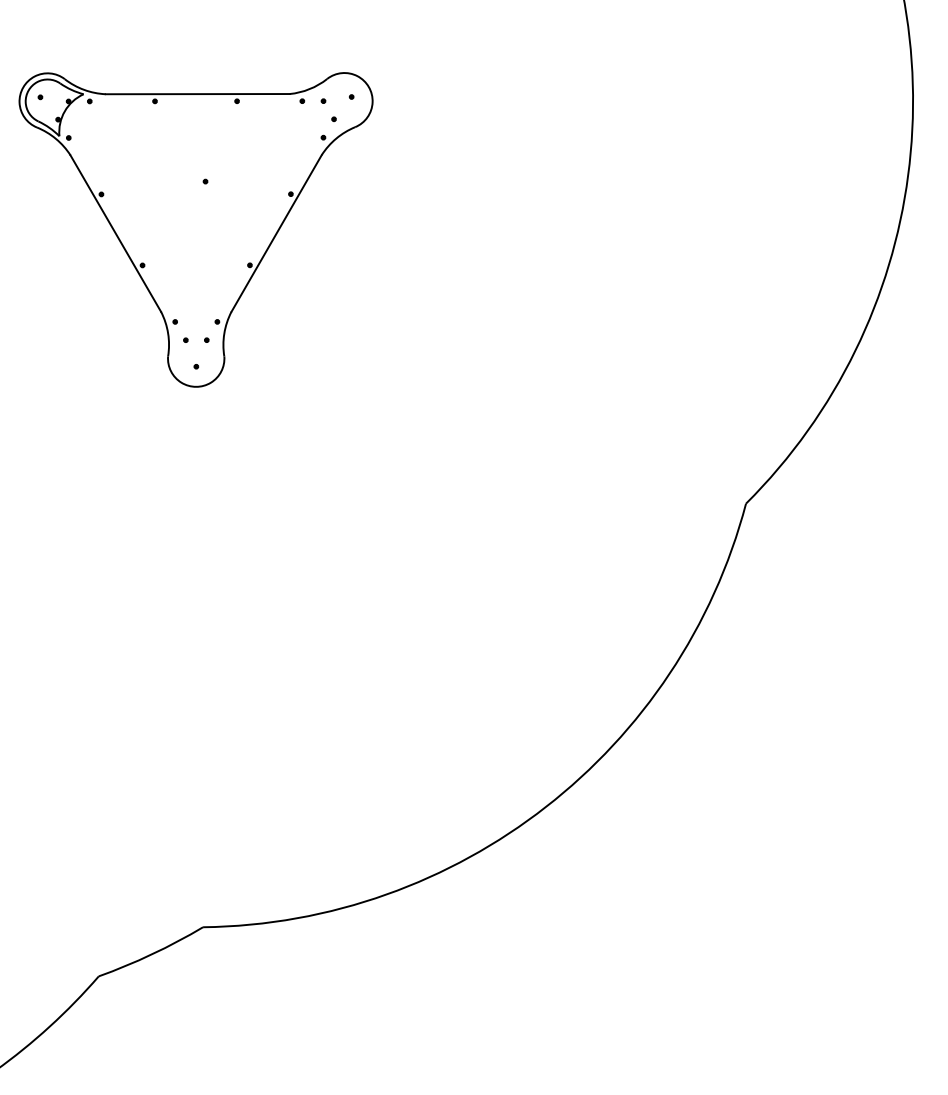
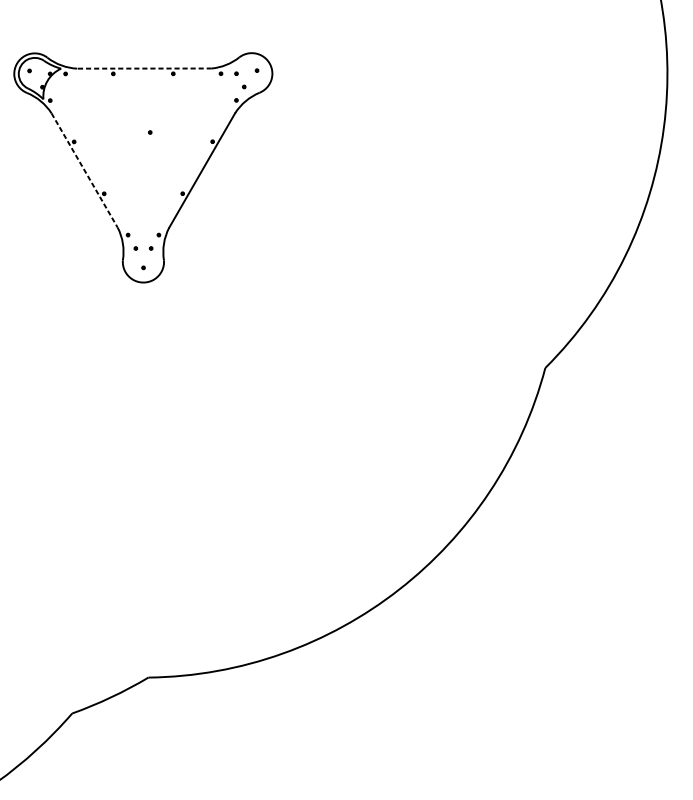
line: (197, 94) -> (144, 68), solid -> dashed
line: (116, 234) -> (85, 171), solid -> dashed

